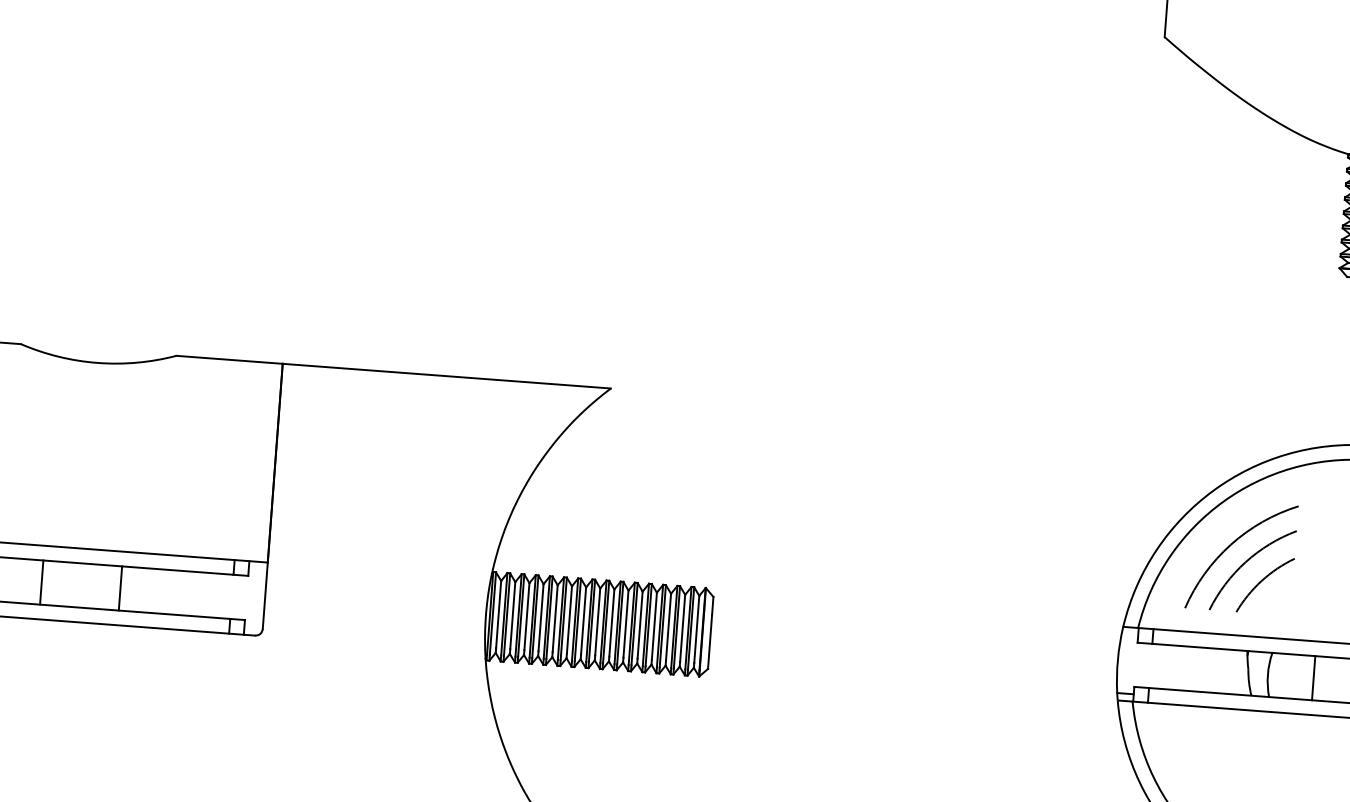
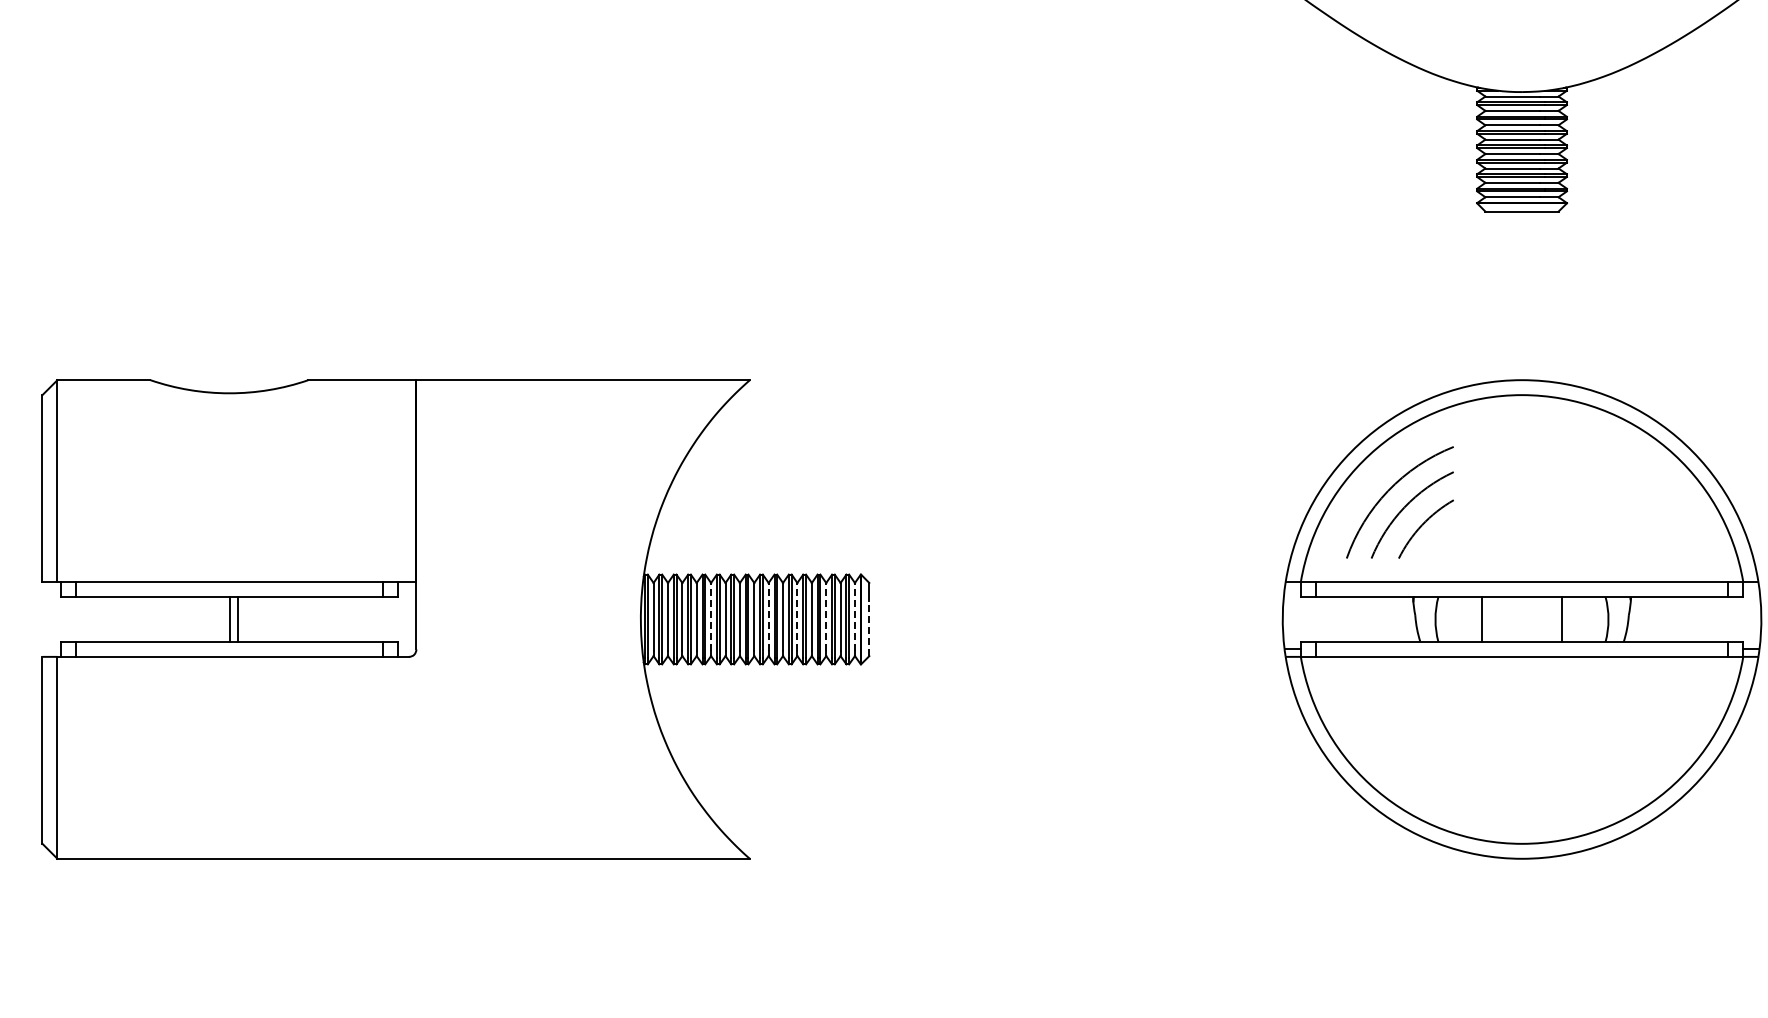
line: (41, 582) -> (237, 619), moved
line: (120, 588) -> (229, 619), moved
line: (555, 618) -> (711, 616), solid -> dashed
line: (611, 622) -> (768, 616), solid -> dashed
line: (640, 624) -> (797, 616), solid -> dashed
line: (668, 626) -> (826, 616), solid -> dashed
line: (696, 628) -> (854, 616), solid -> dashed
line: (710, 641) -> (869, 628), solid -> dashed

